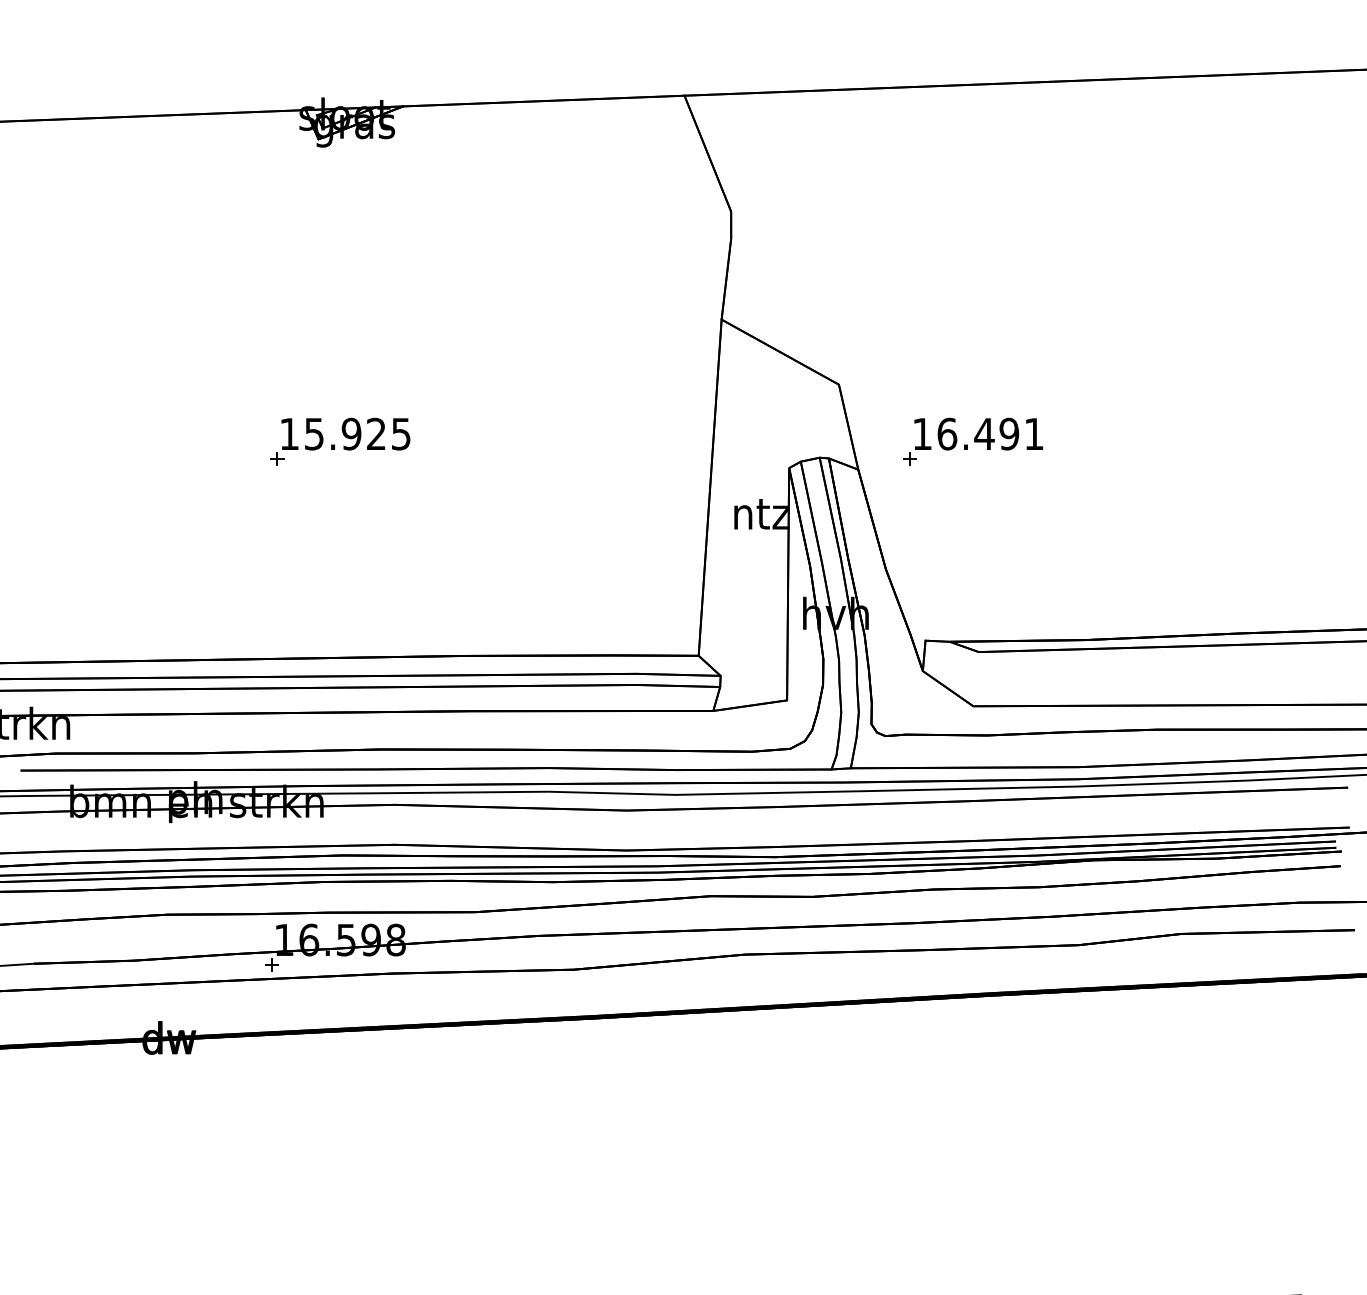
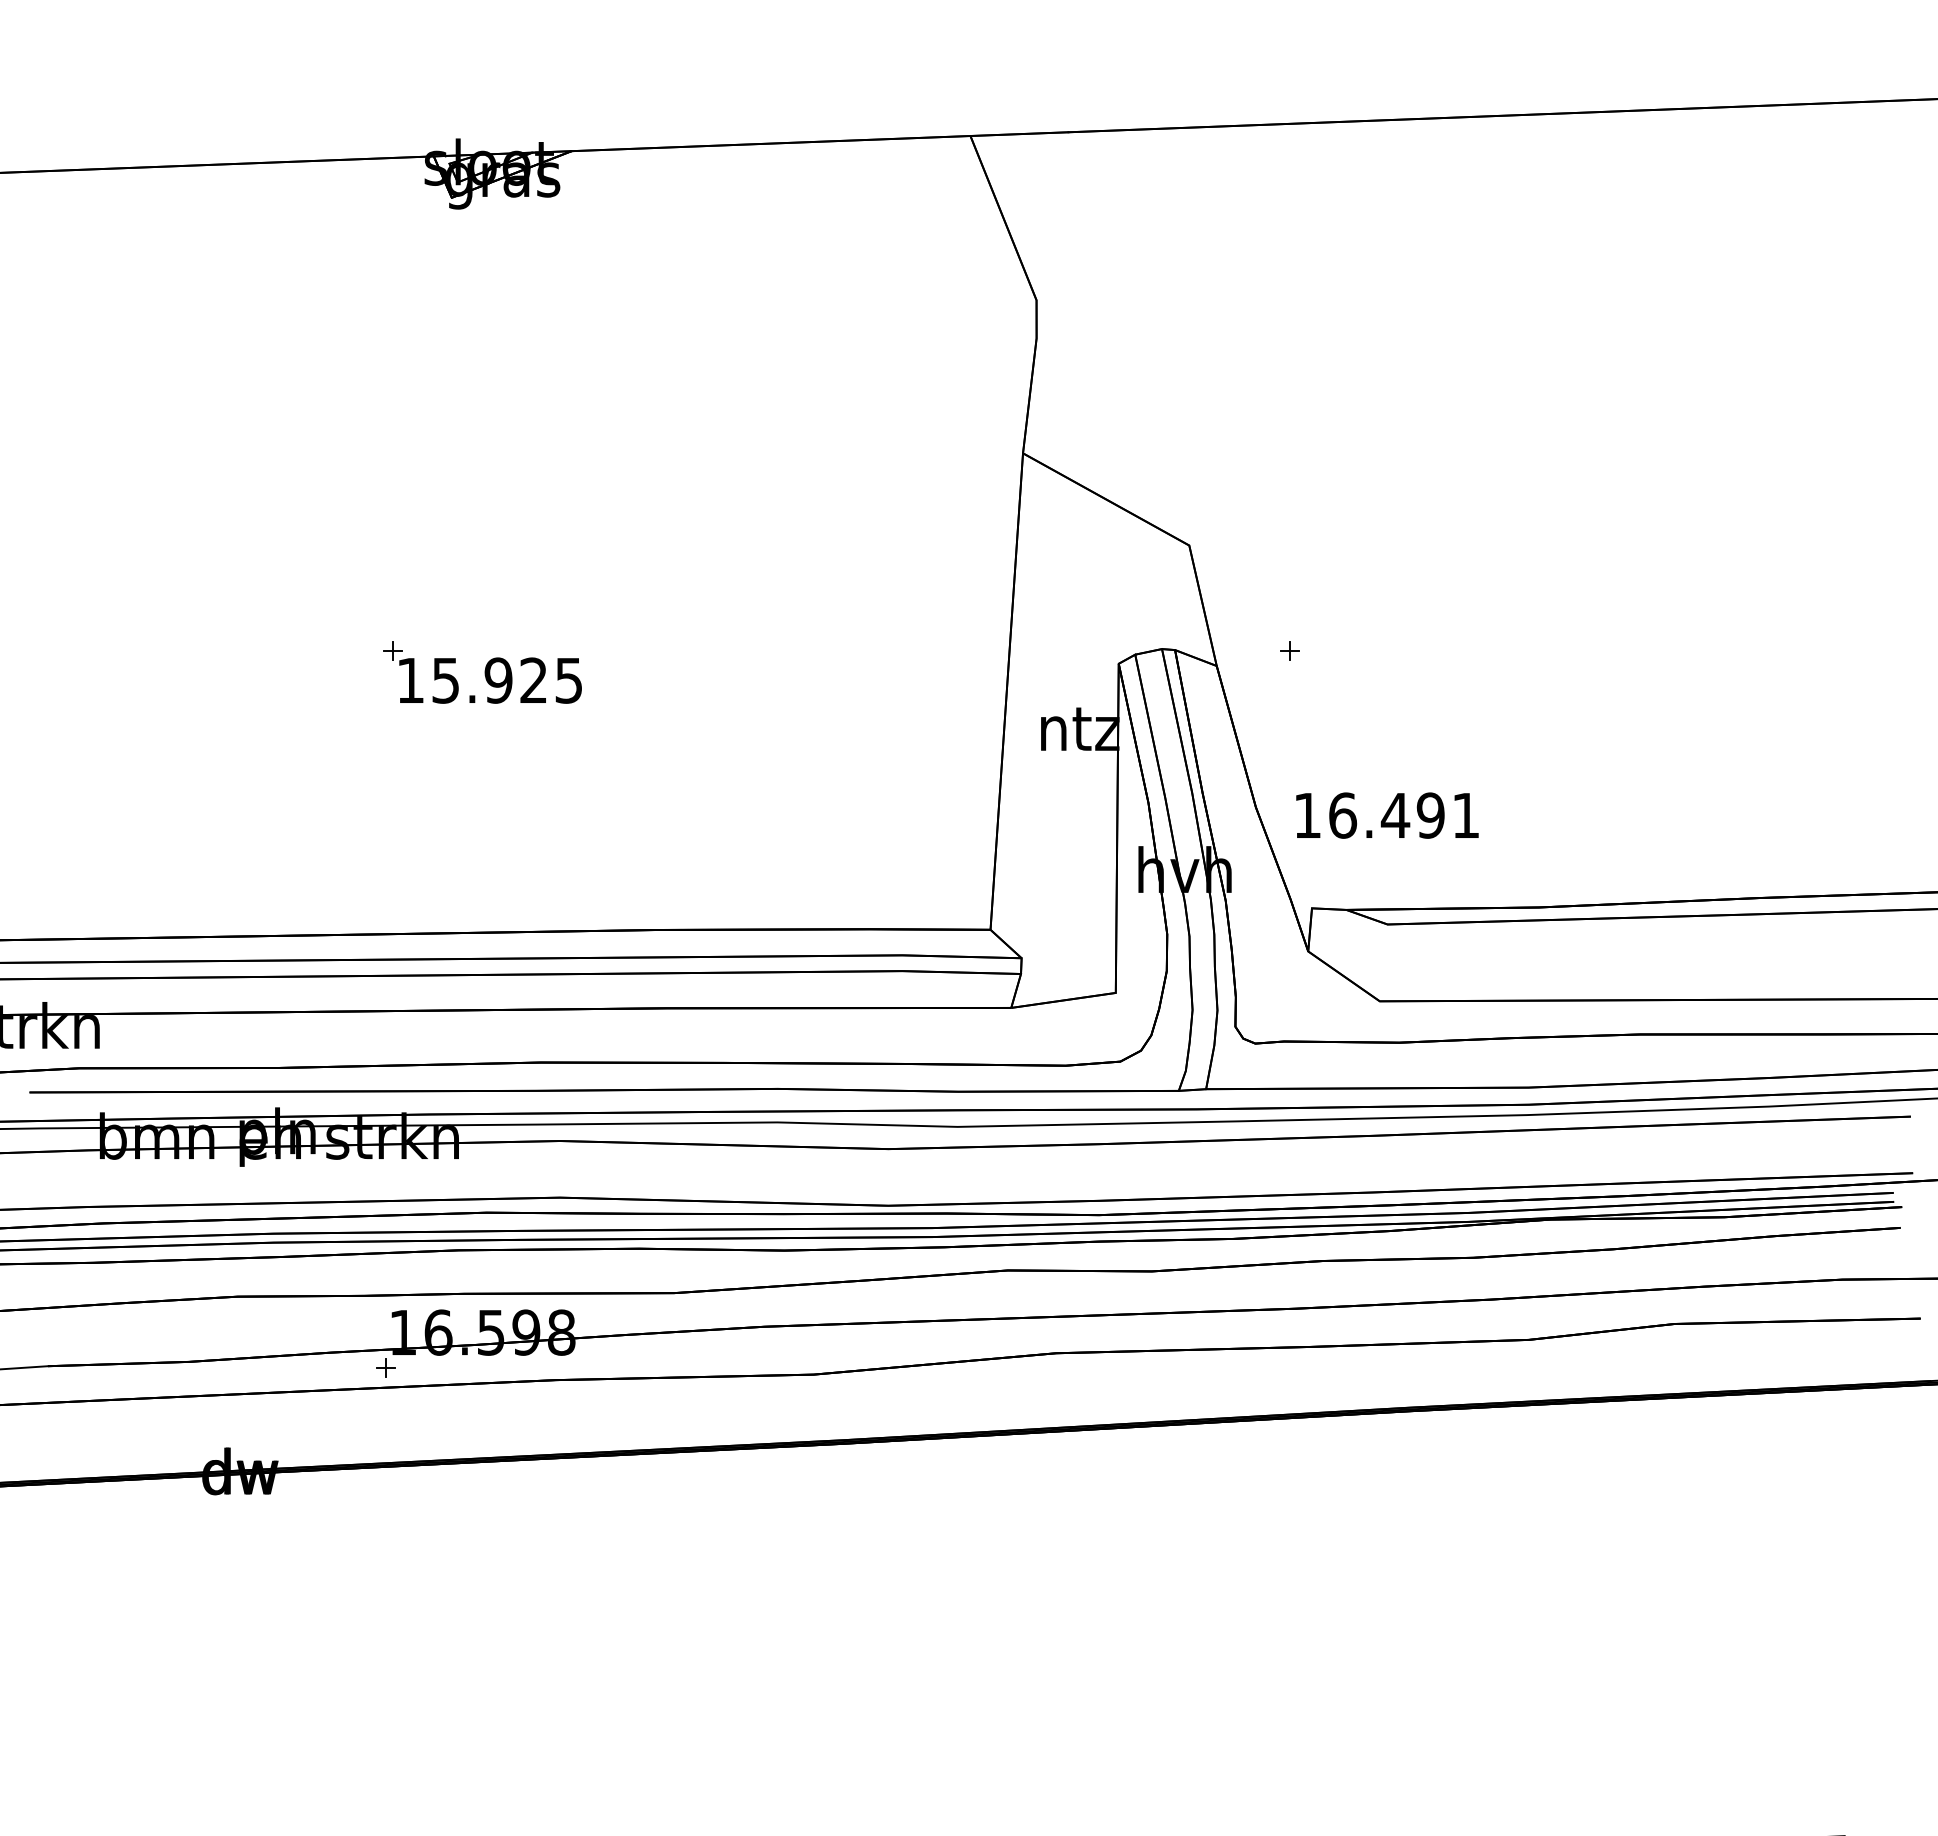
text: (345, 434) -> (490, 680), moved
text: (978, 434) -> (1387, 815), moved

